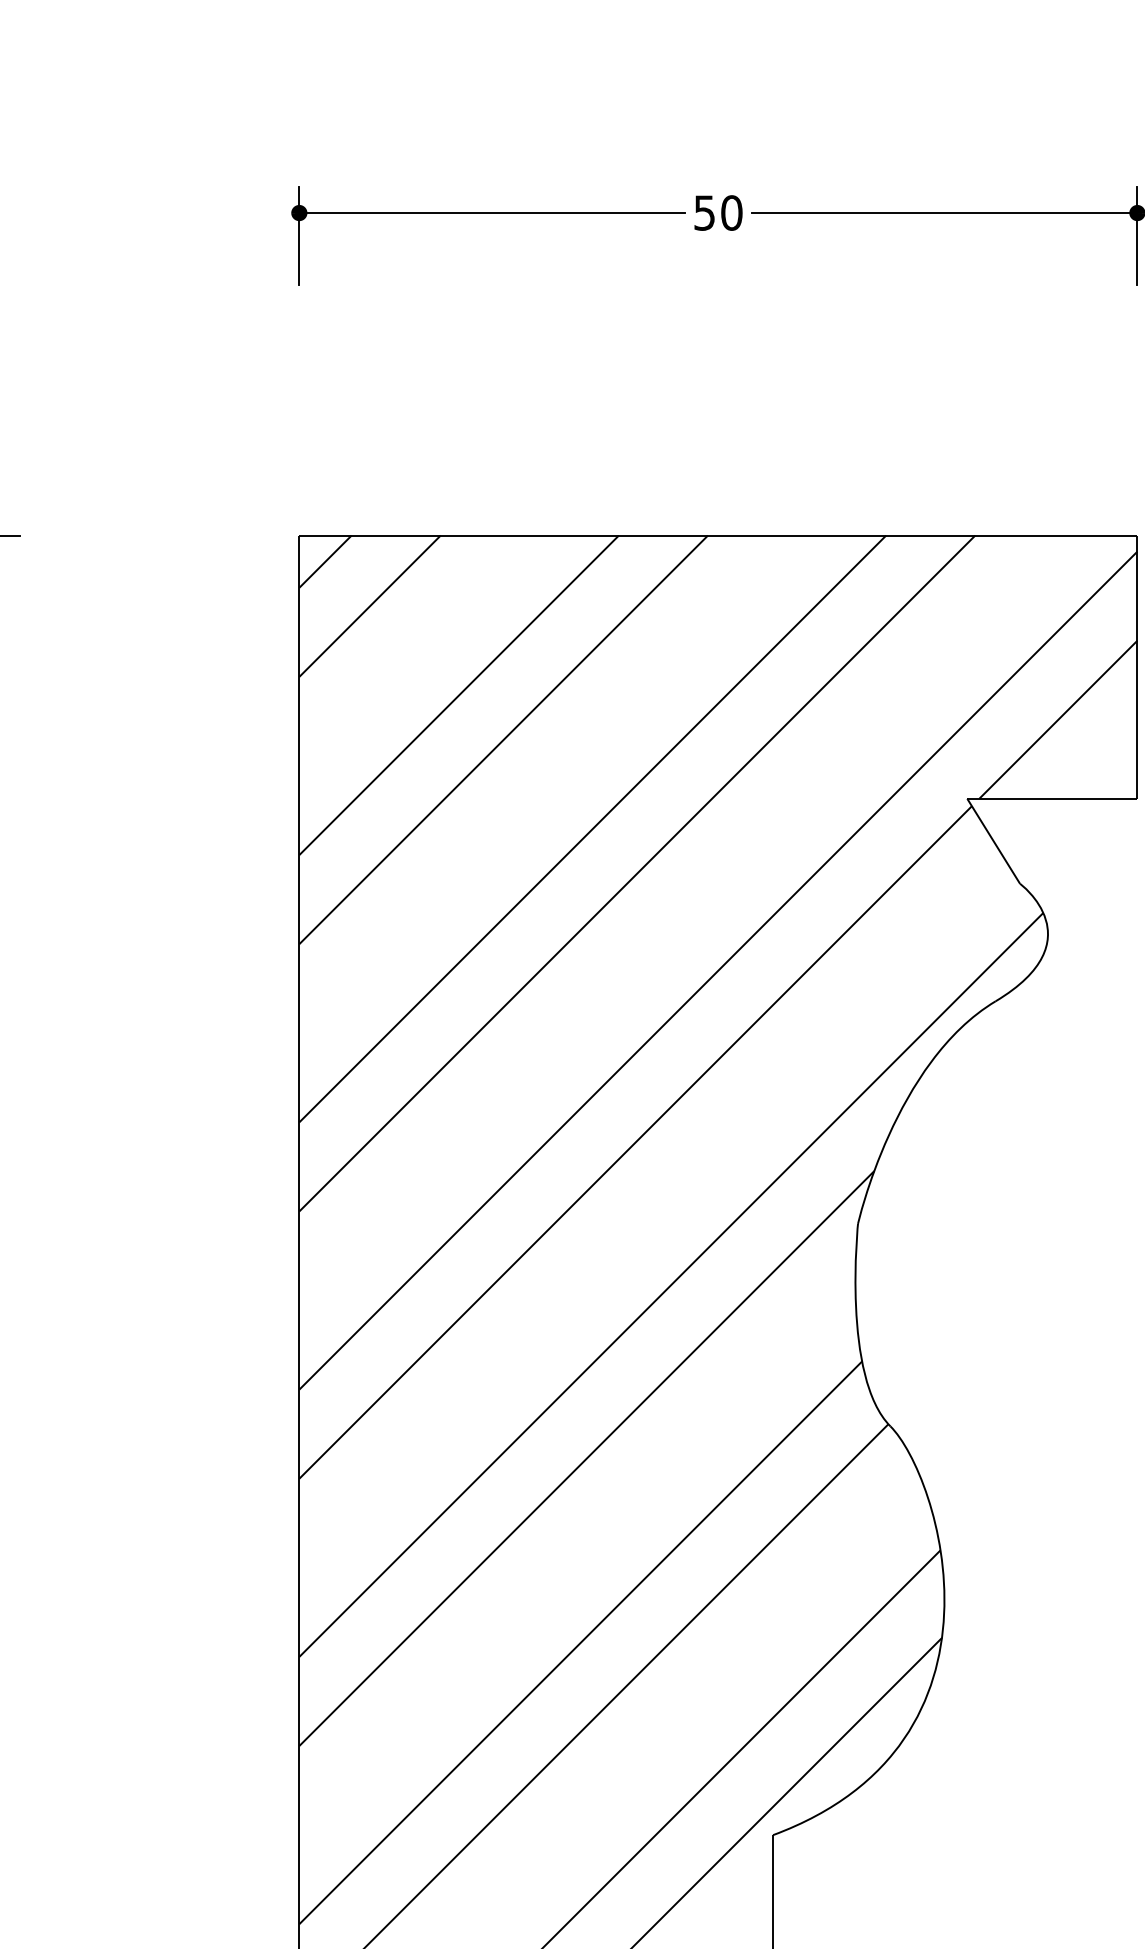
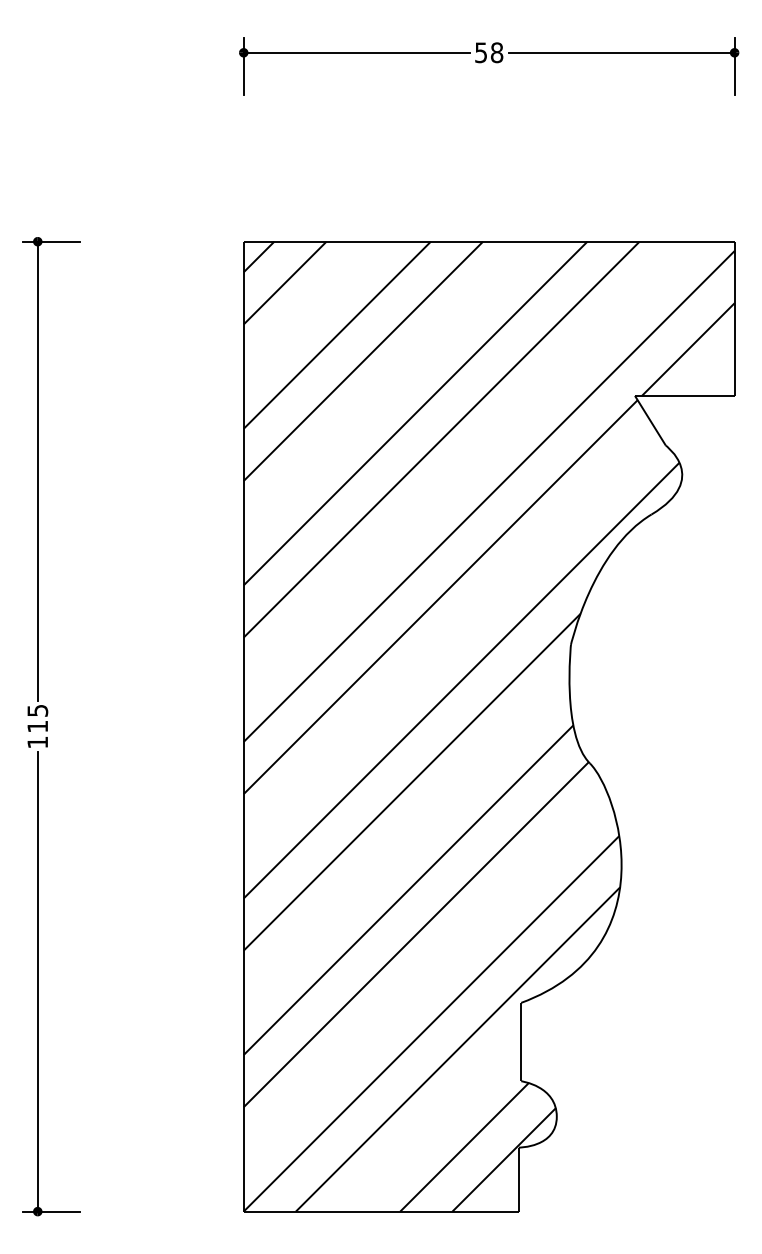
text: (730, 212) -> (496, 52), 50 -> 58

